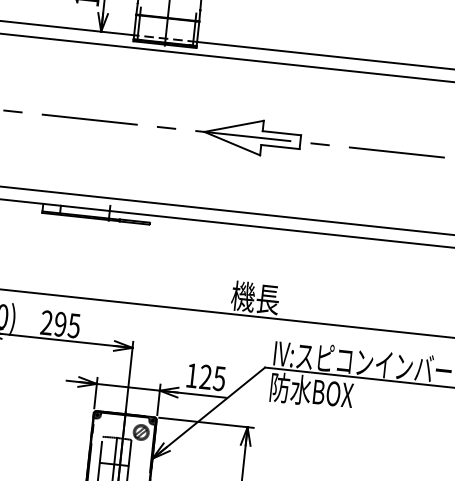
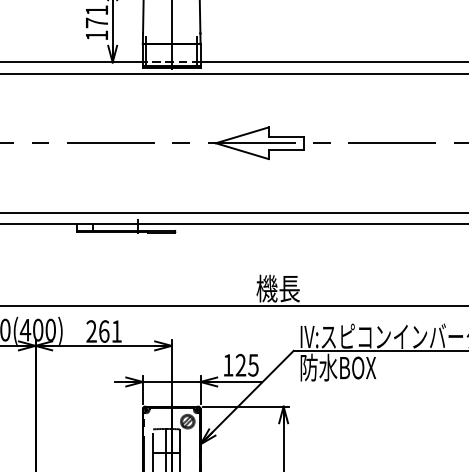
text: (67, 325) -> (110, 331), 295 -> 261

